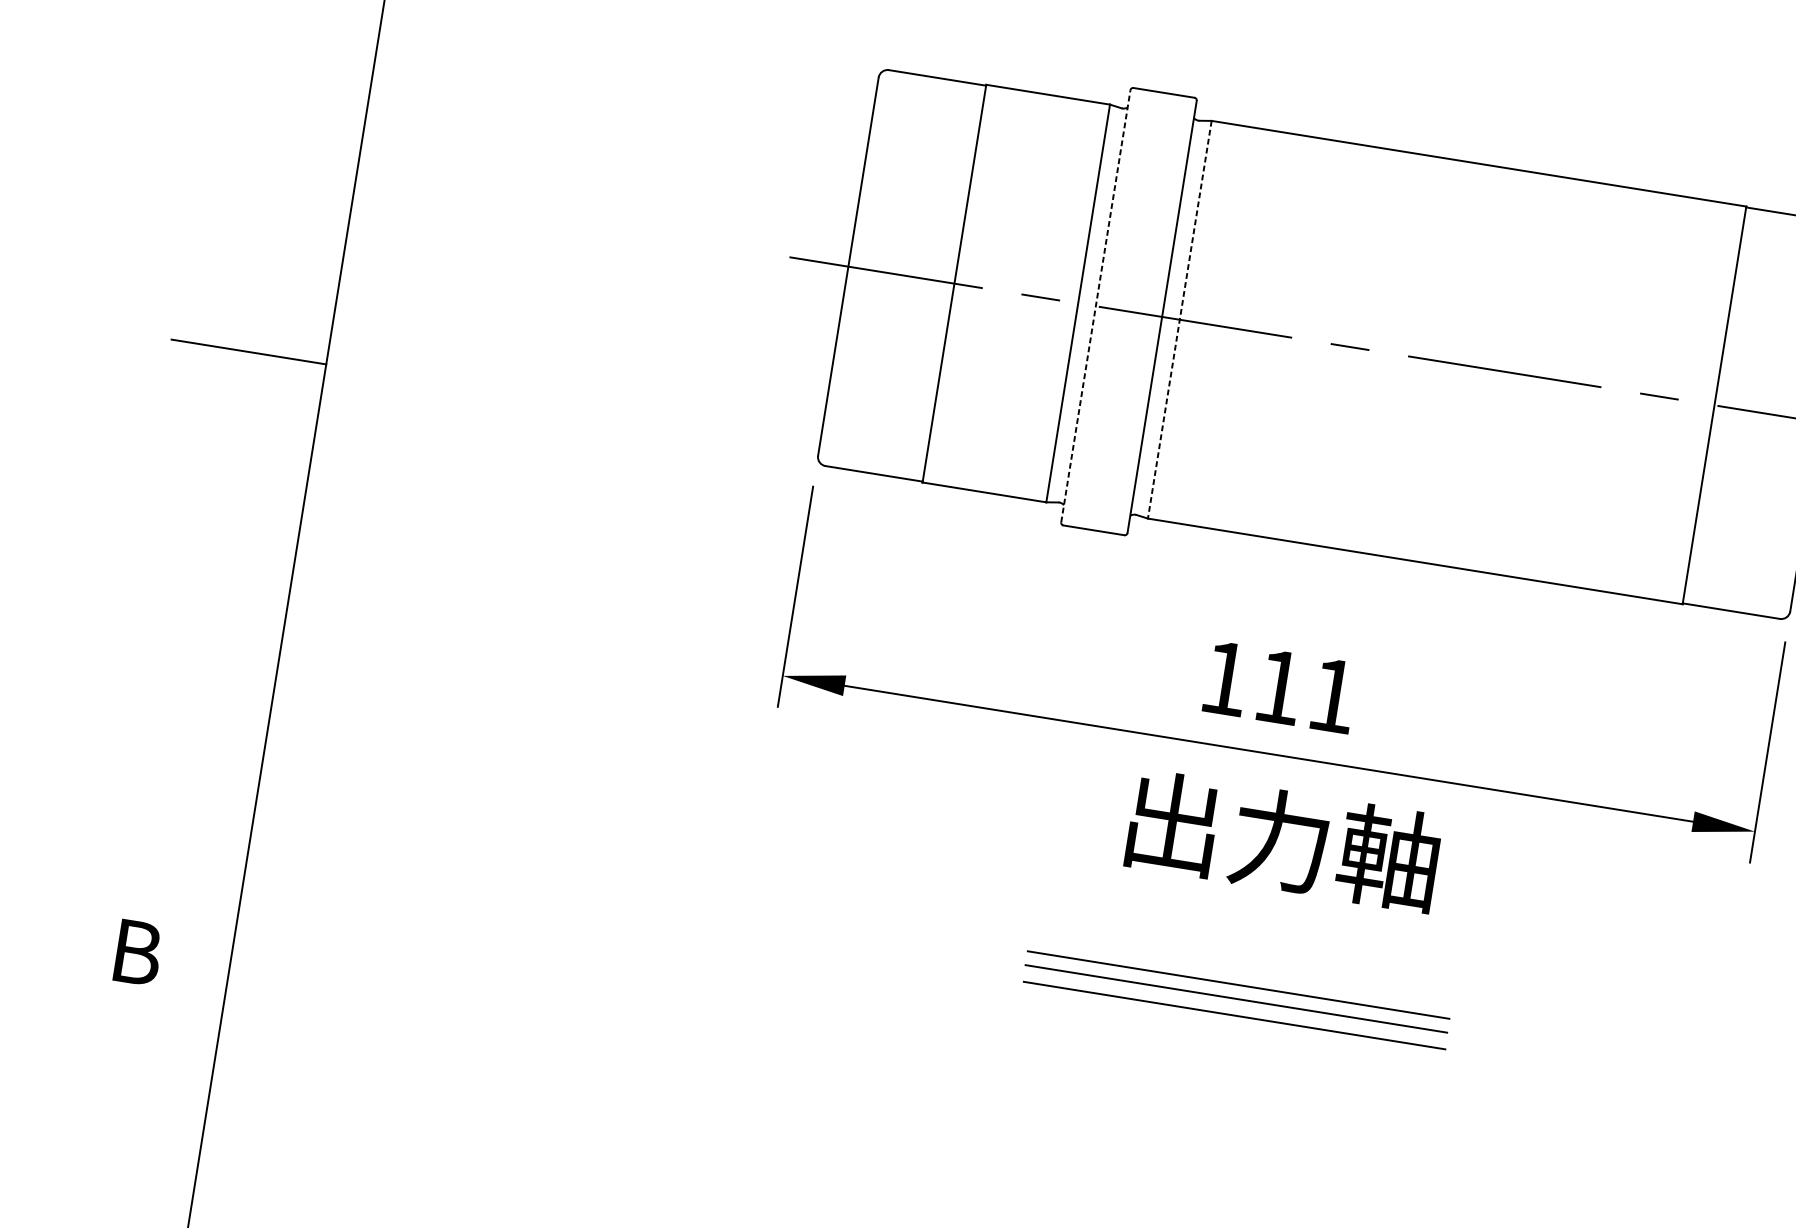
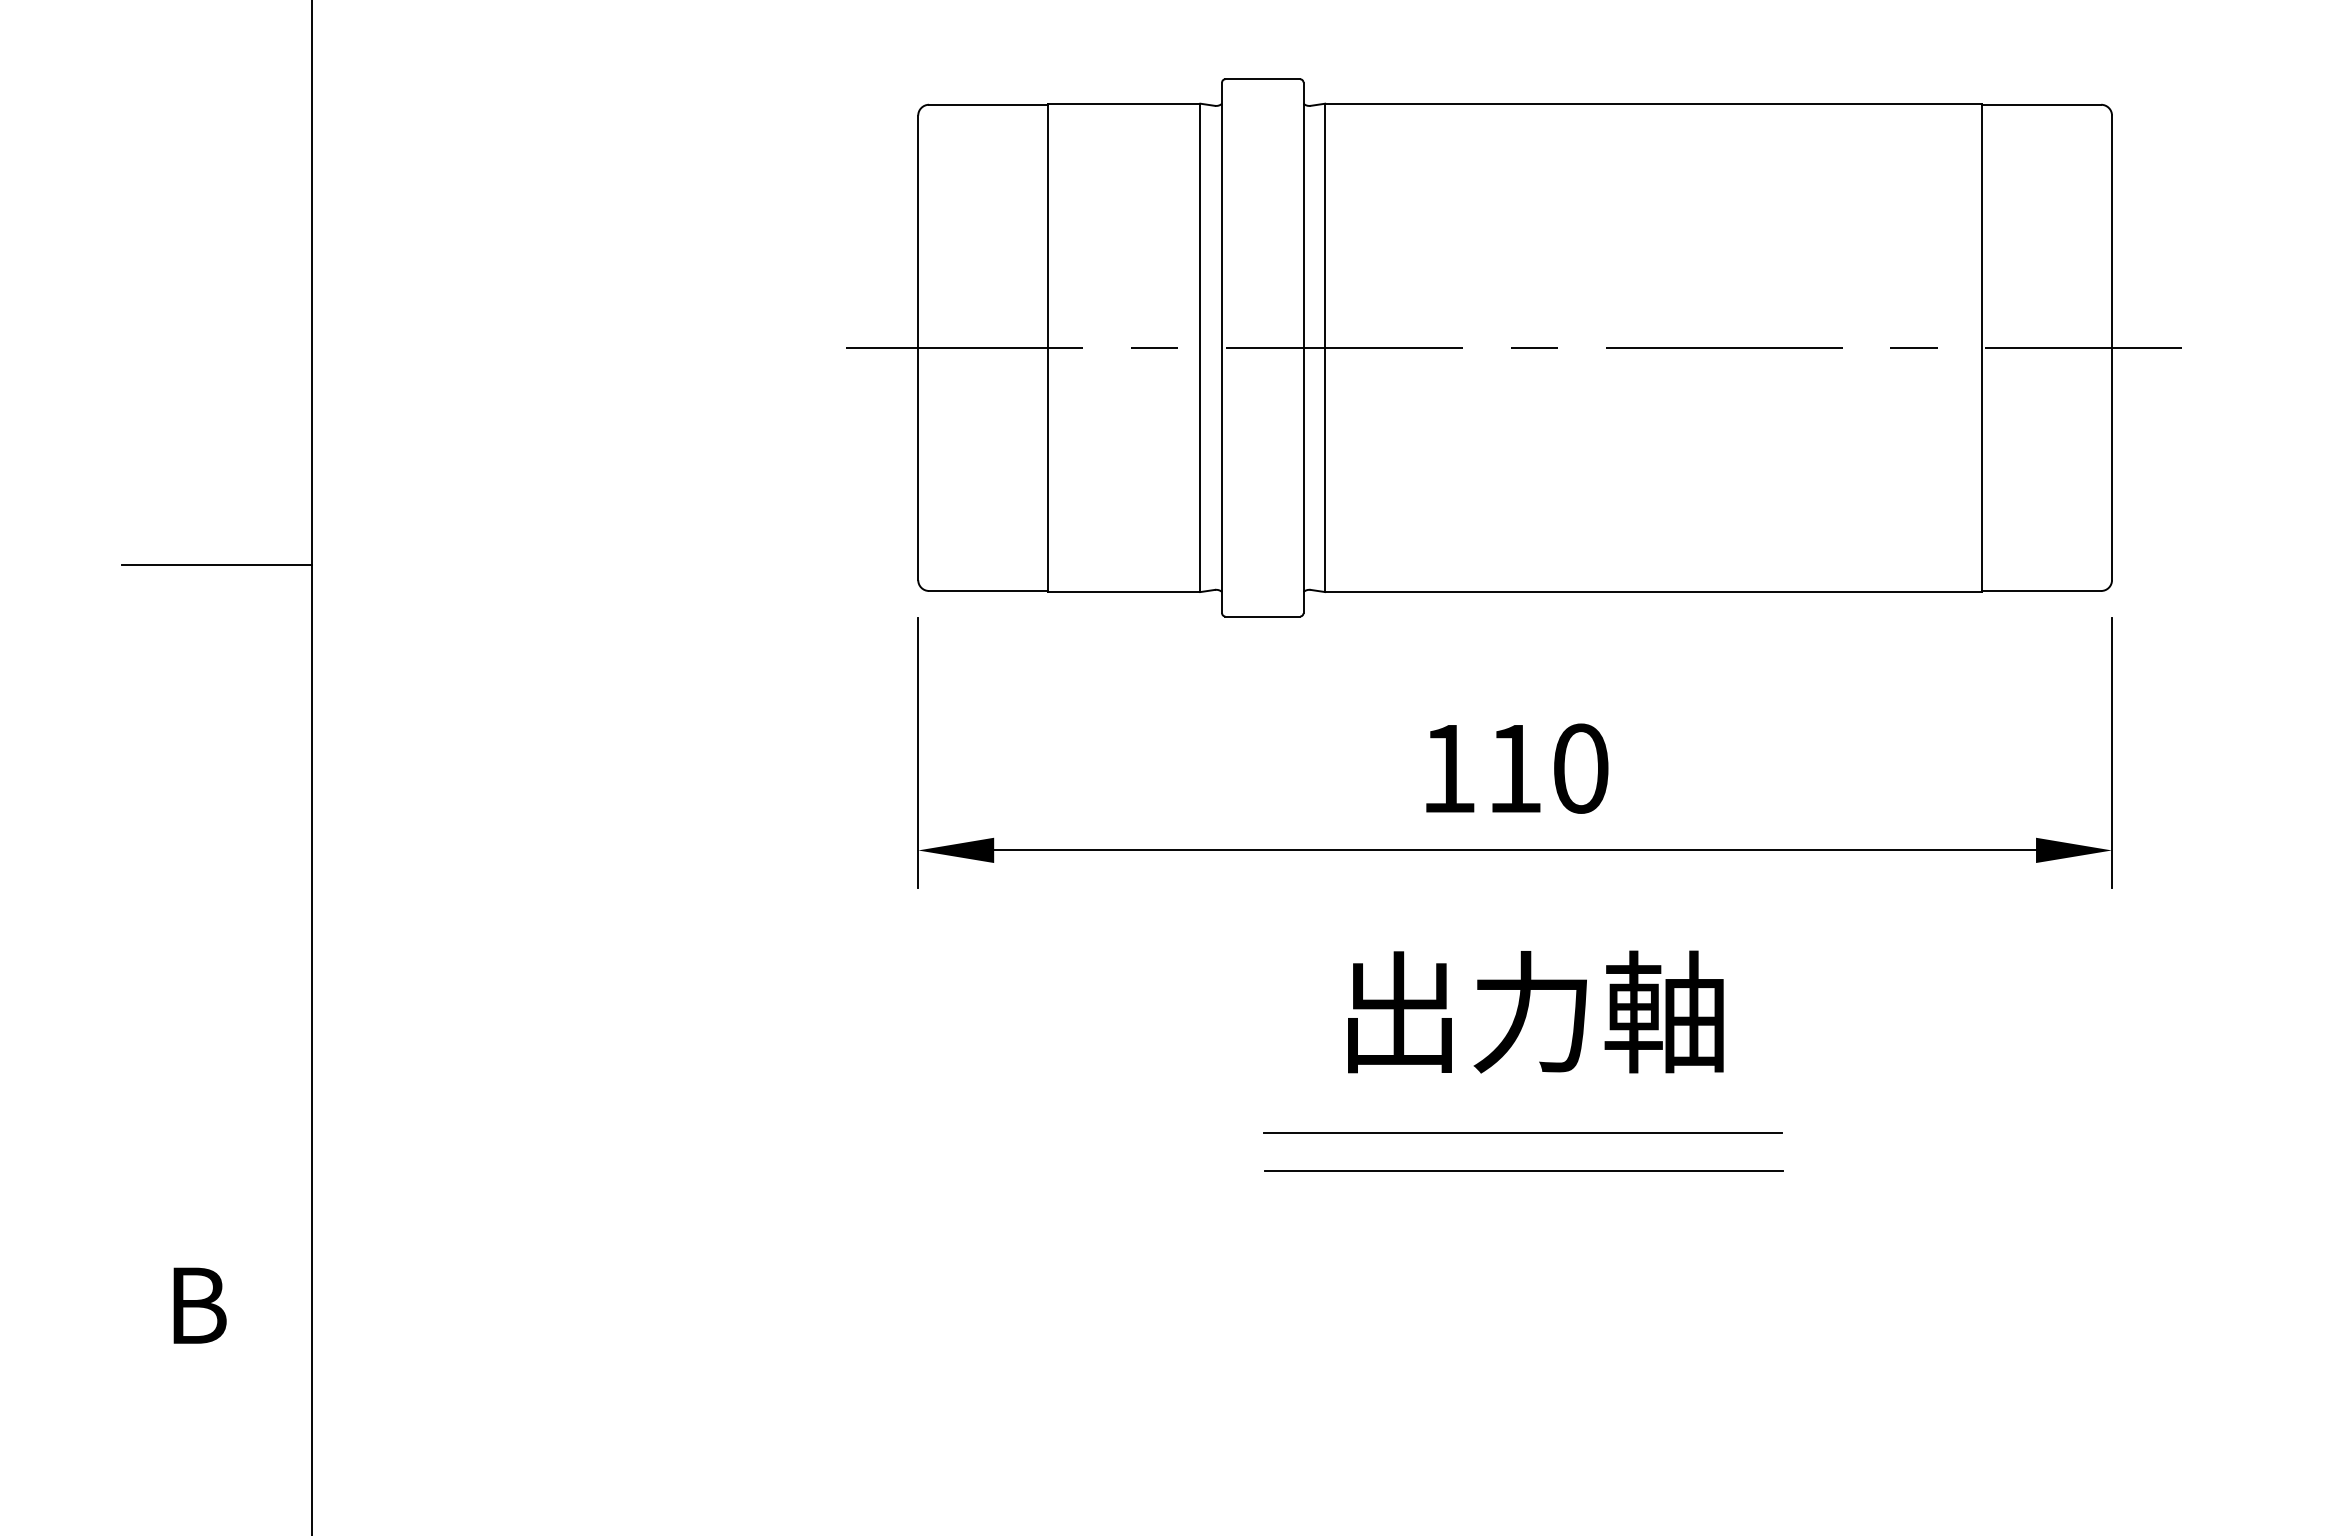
line: (1096, 306) -> (1222, 347), dashed -> solid
line: (1179, 320) -> (1325, 348), dashed -> solid
text: (1333, 695) -> (1581, 768), 111 -> 110
text: (1283, 840) -> (1535, 1011), moved
line: (1235, 998) -> (1522, 1149), removed

